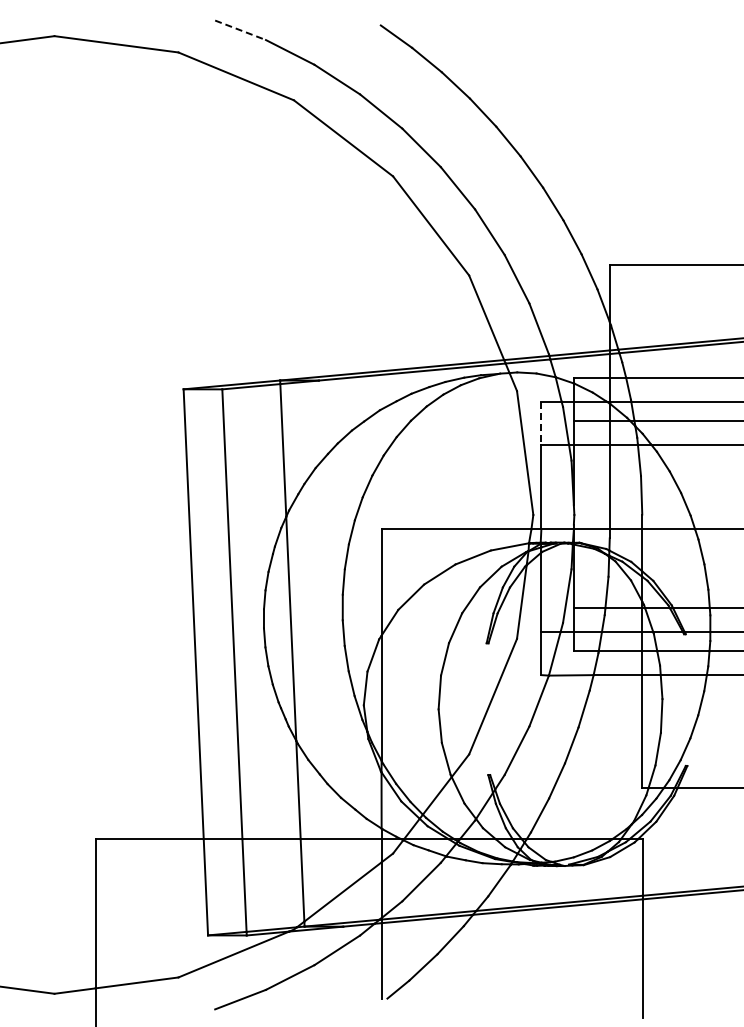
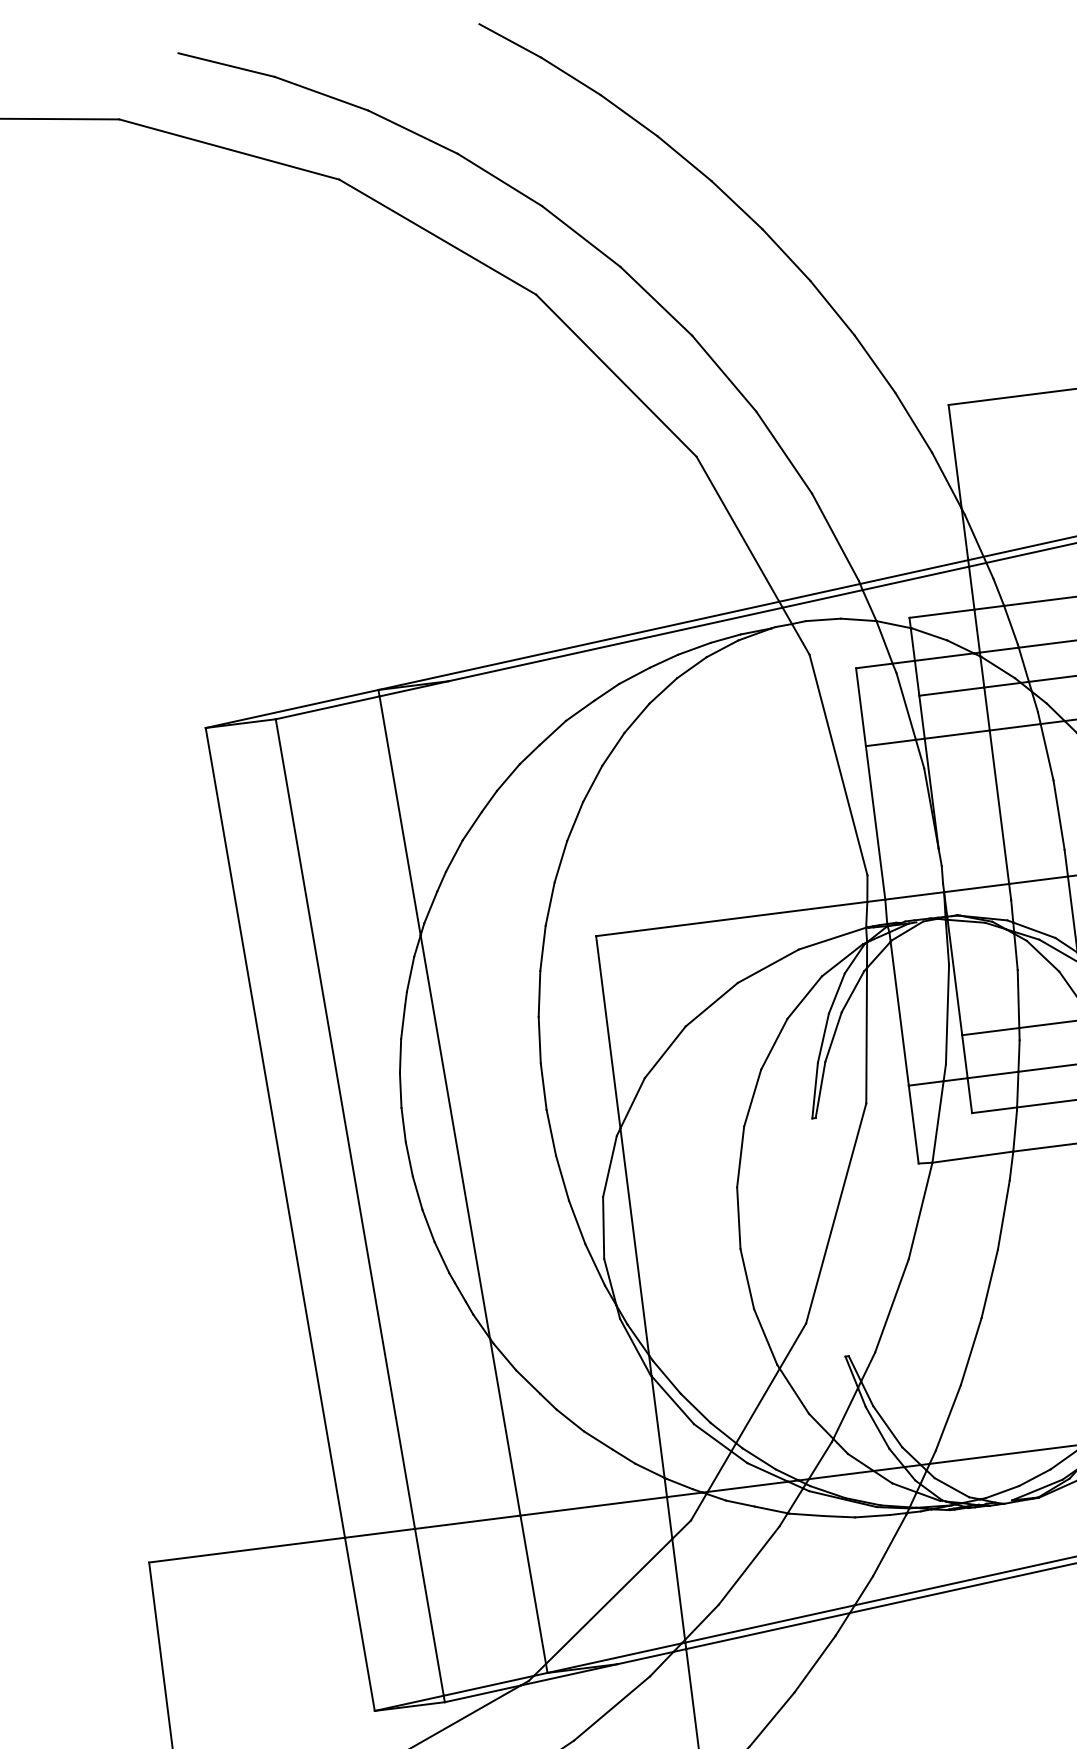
line: (241, 30) -> (228, 65), dashed -> solid
line: (541, 423) -> (861, 708), dashed -> solid

